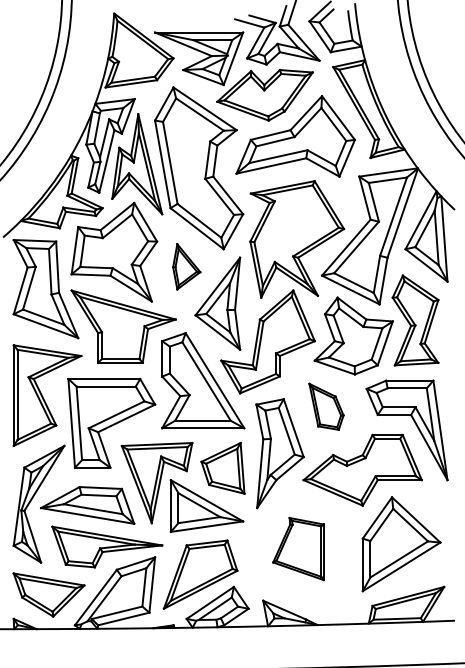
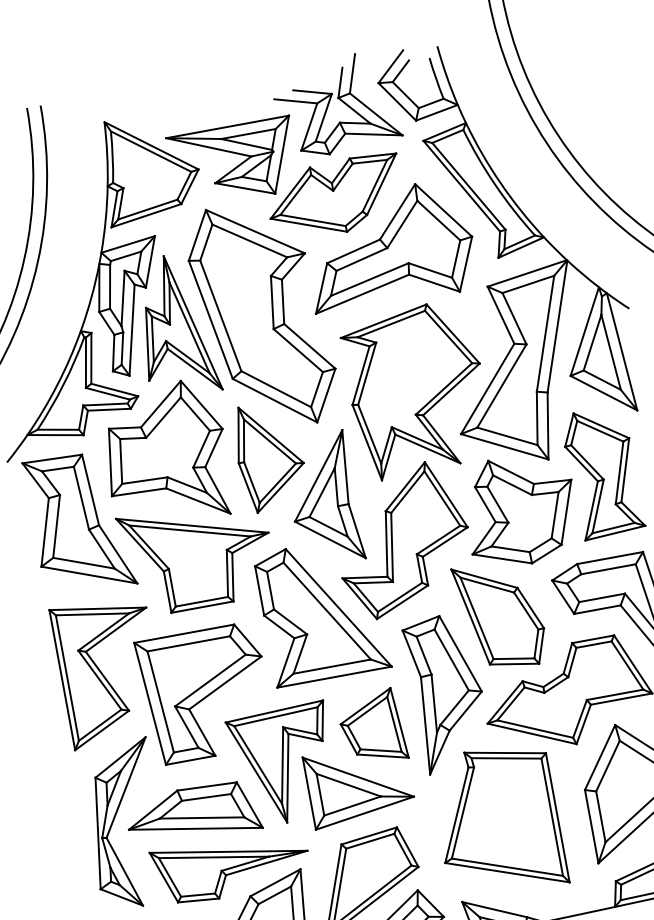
part: (186, 266) -> (269, 456), size x1.67
part: (326, 406) -> (500, 615), size x1.67
part: (298, 548) -> (497, 820), size x1.67

